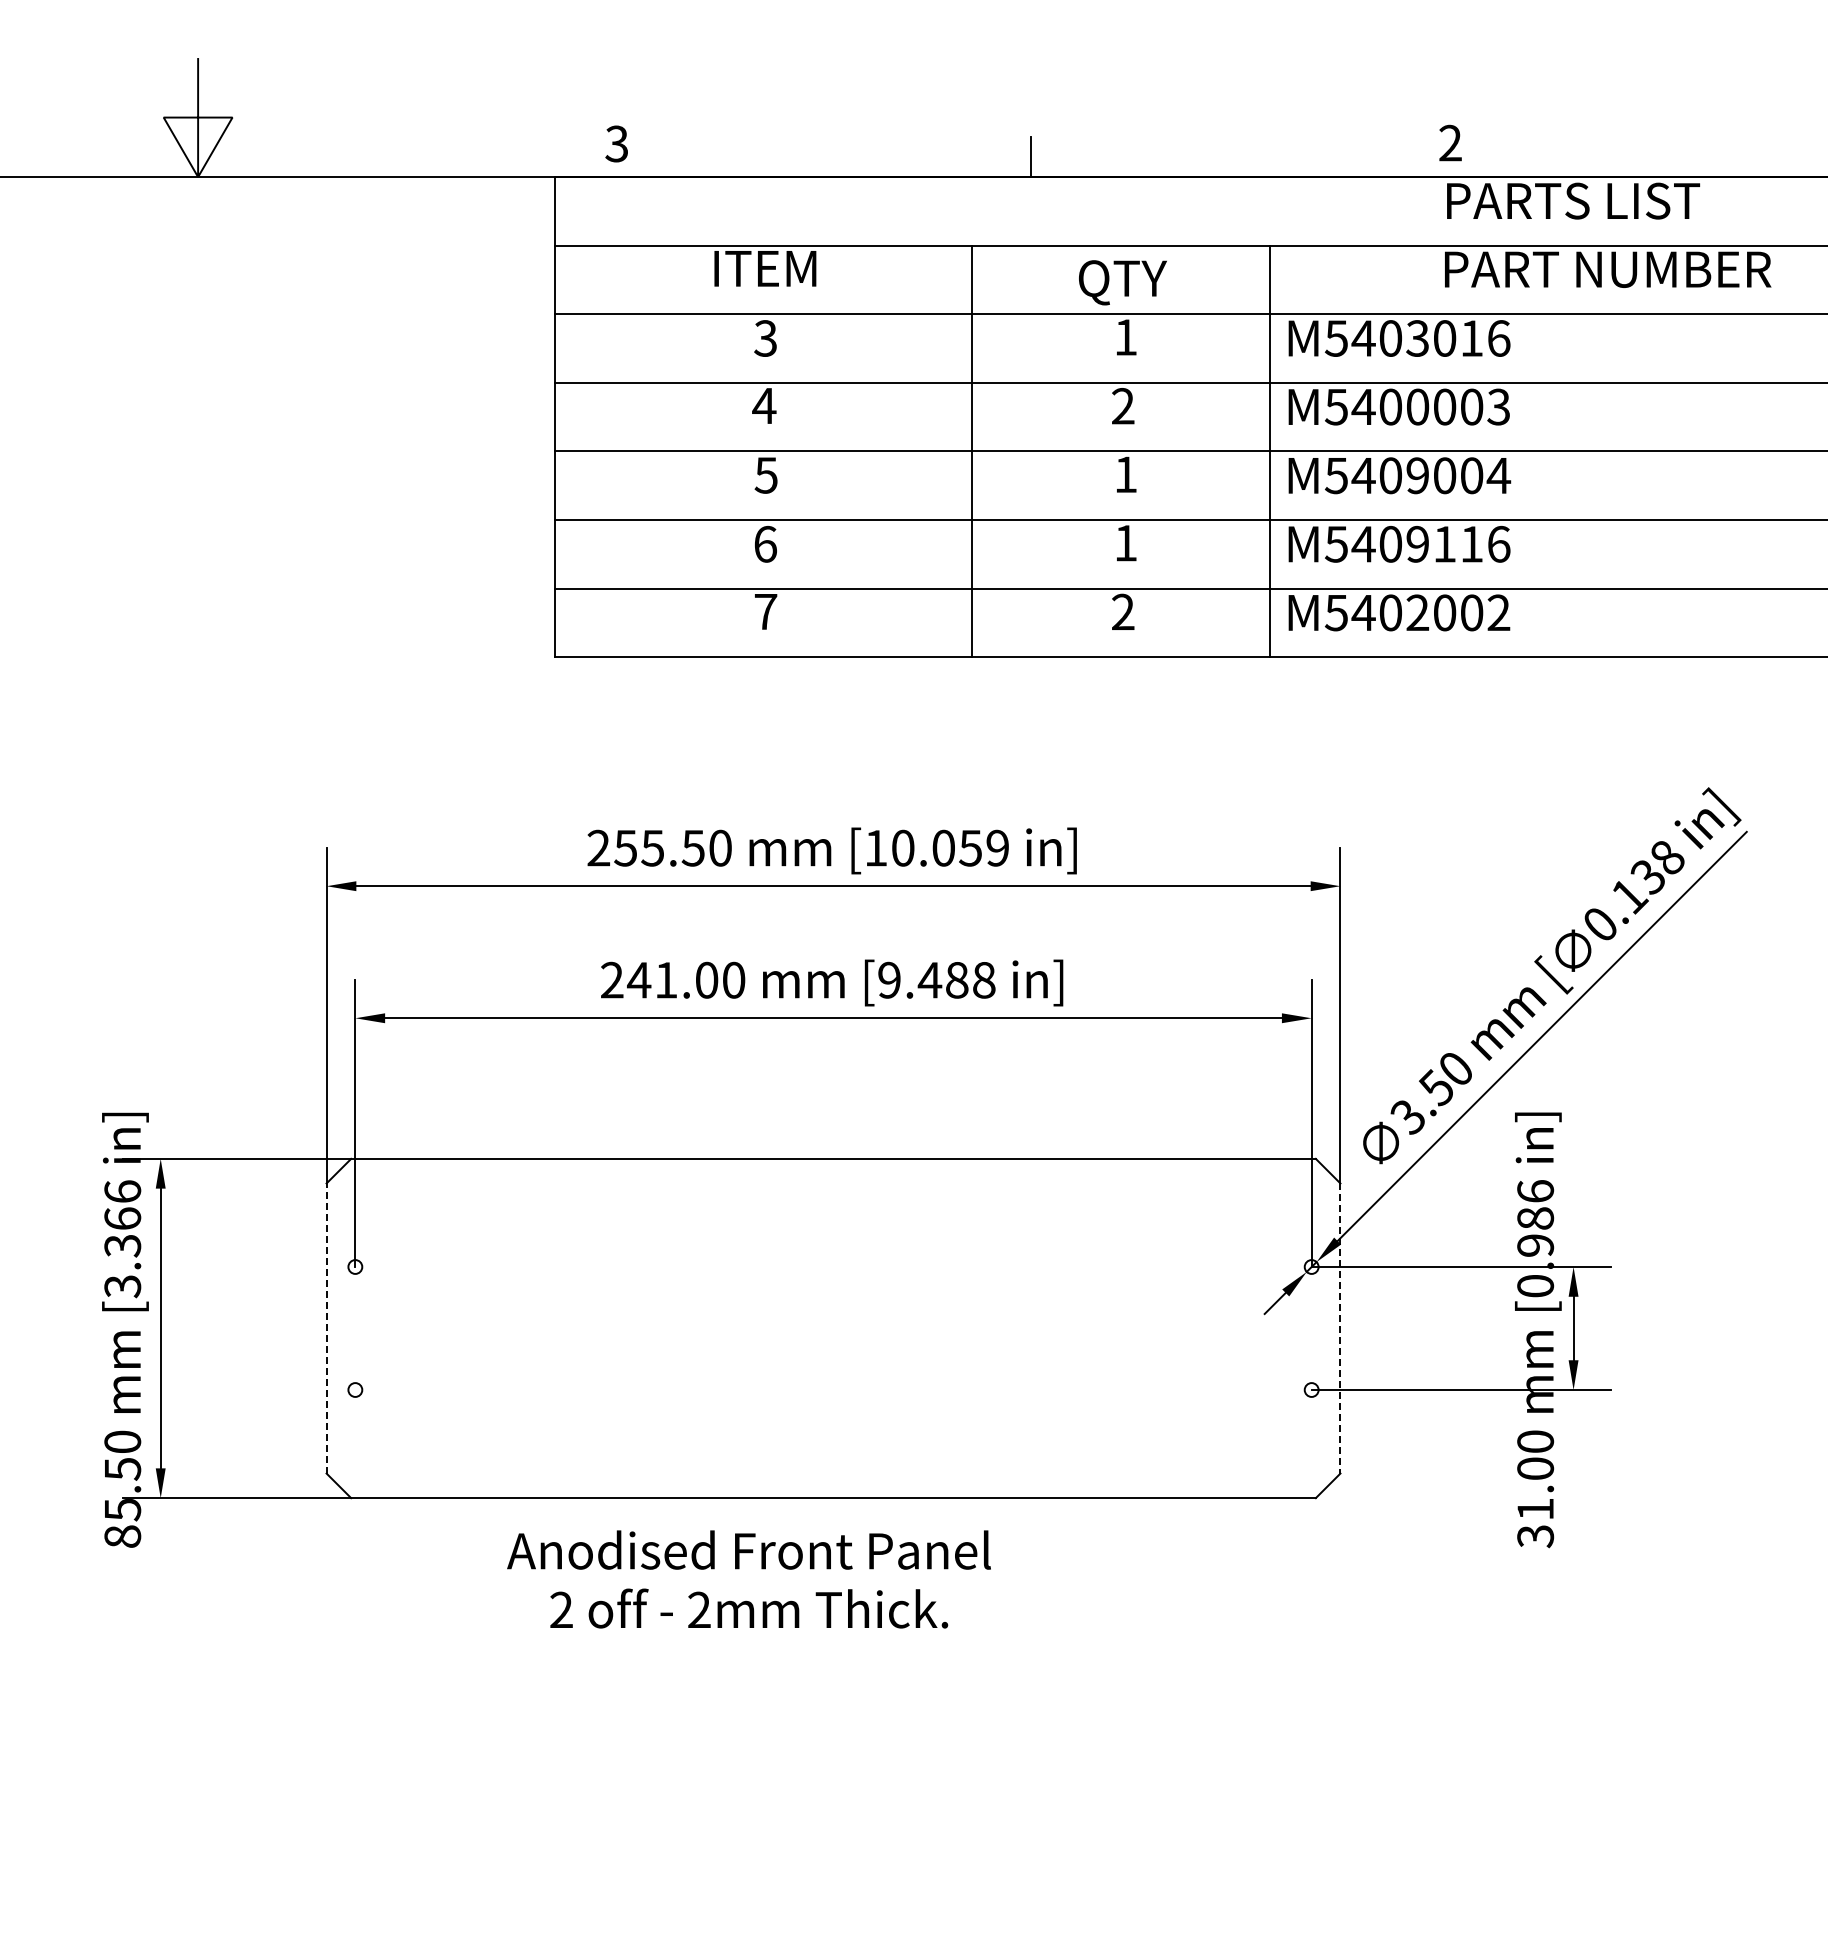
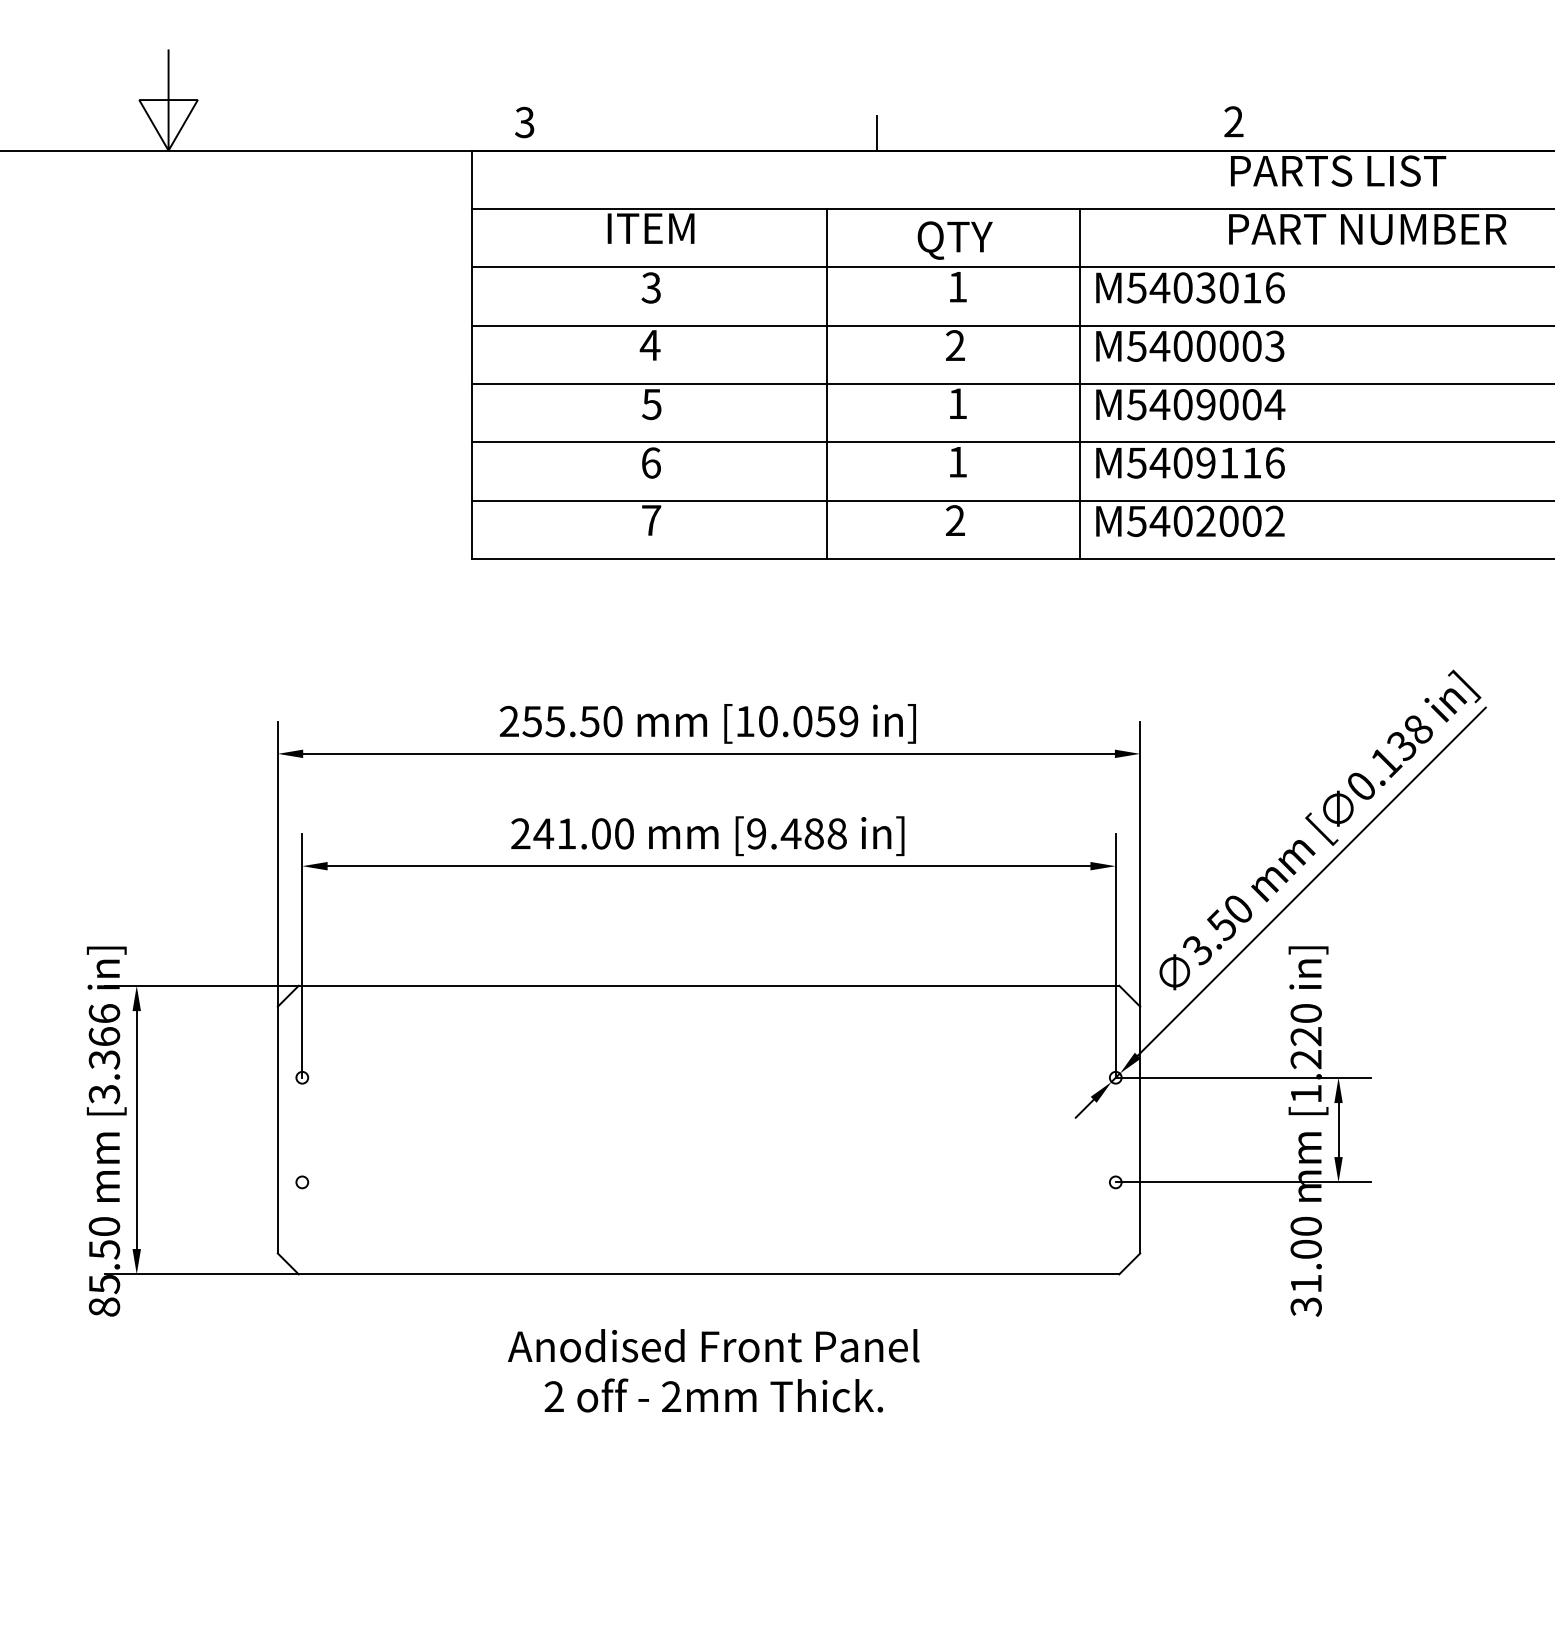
text: (1535, 1238) -> (1306, 1053), [0.986 -> [1.220
line: (326, 1328) -> (277, 1130), dashed -> solid
line: (1340, 1329) -> (1140, 1130), dashed -> solid
text: (748, 1579) -> (713, 1370), moved

